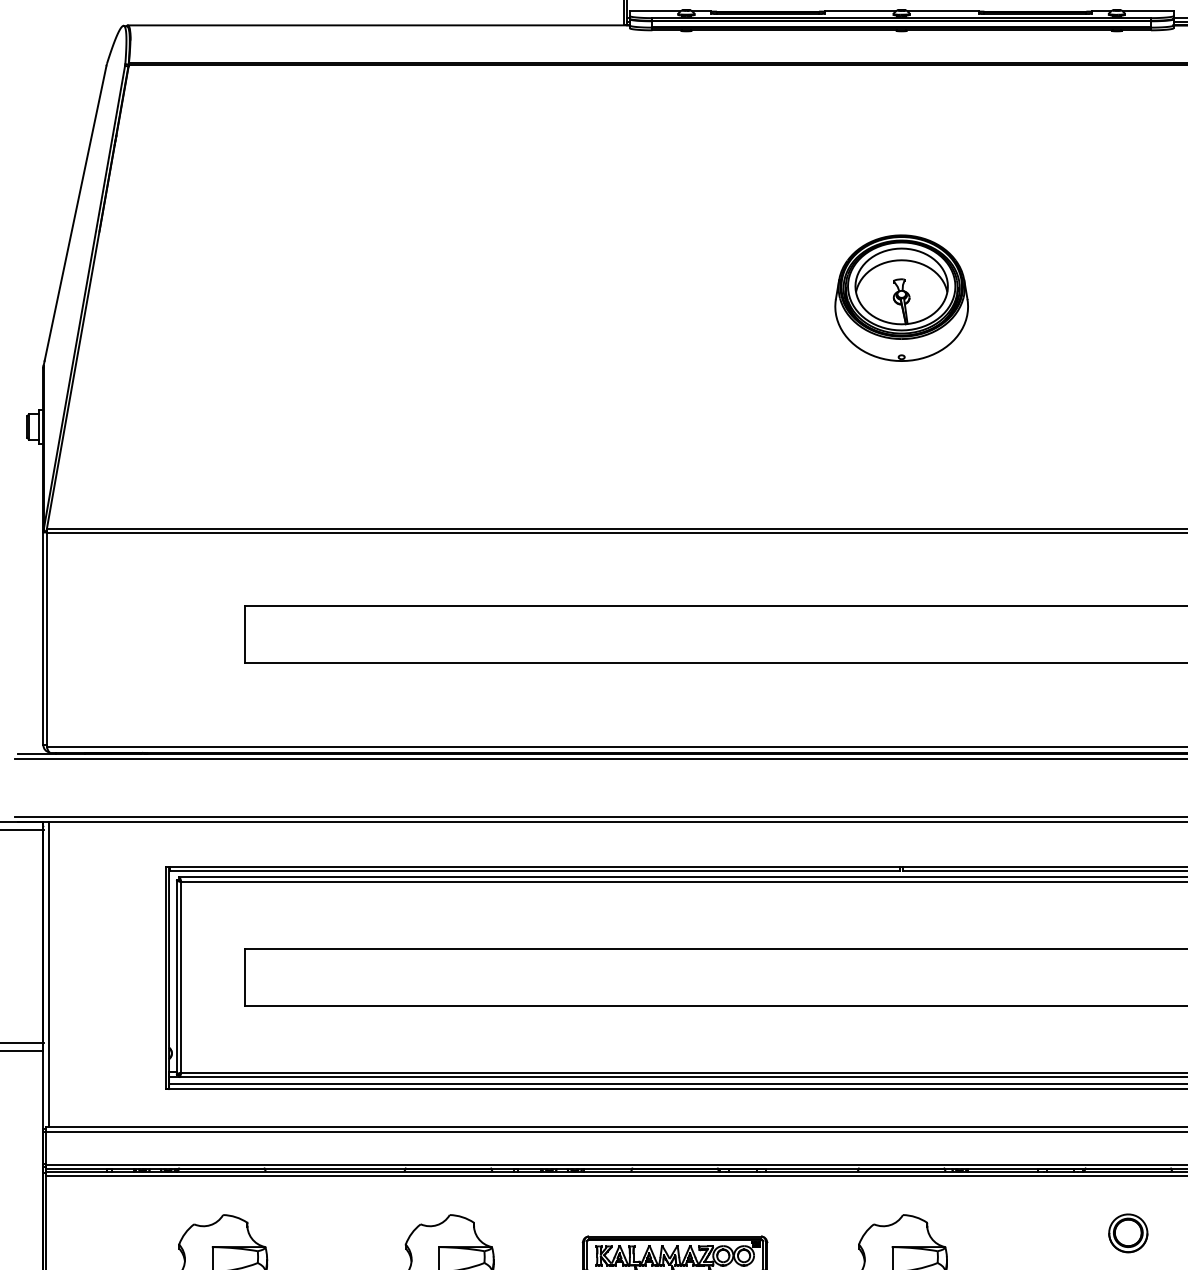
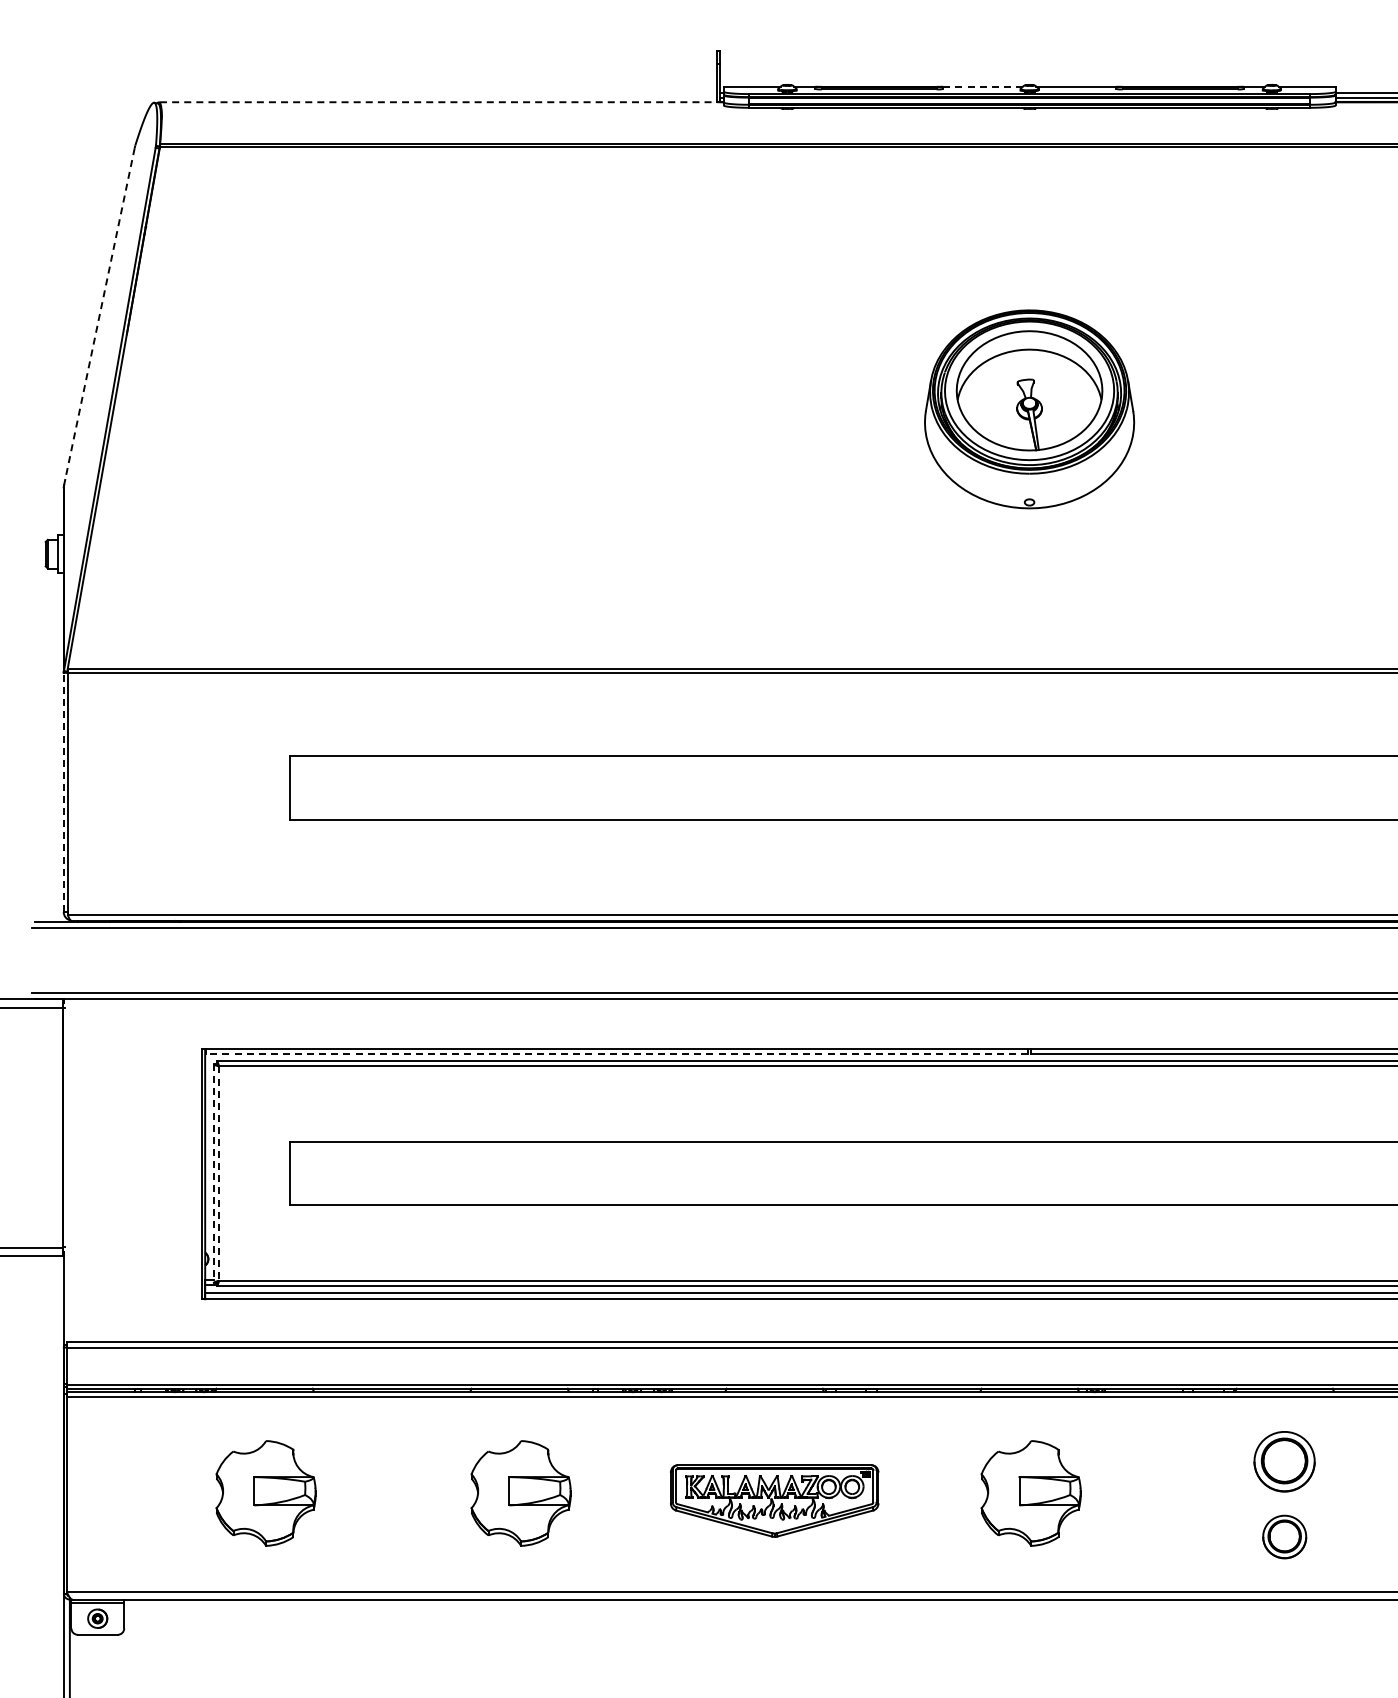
line: (859, 11) -> (982, 86), solid -> dashed
line: (378, 25) -> (440, 102), solid -> dashed
line: (75, 213) -> (99, 314), solid -> dashed
part: (901, 297) -> (1029, 408), size x1.4
line: (43, 638) -> (63, 792), solid -> dashed
line: (534, 870) -> (616, 1053), solid -> dashed
line: (48, 973) -> (69, 1169), removed
line: (176, 978) -> (213, 1174), solid -> dashed
line: (181, 978) -> (219, 1174), solid -> dashed
part: (1128, 1233) -> (1284, 1461), size x1.4

